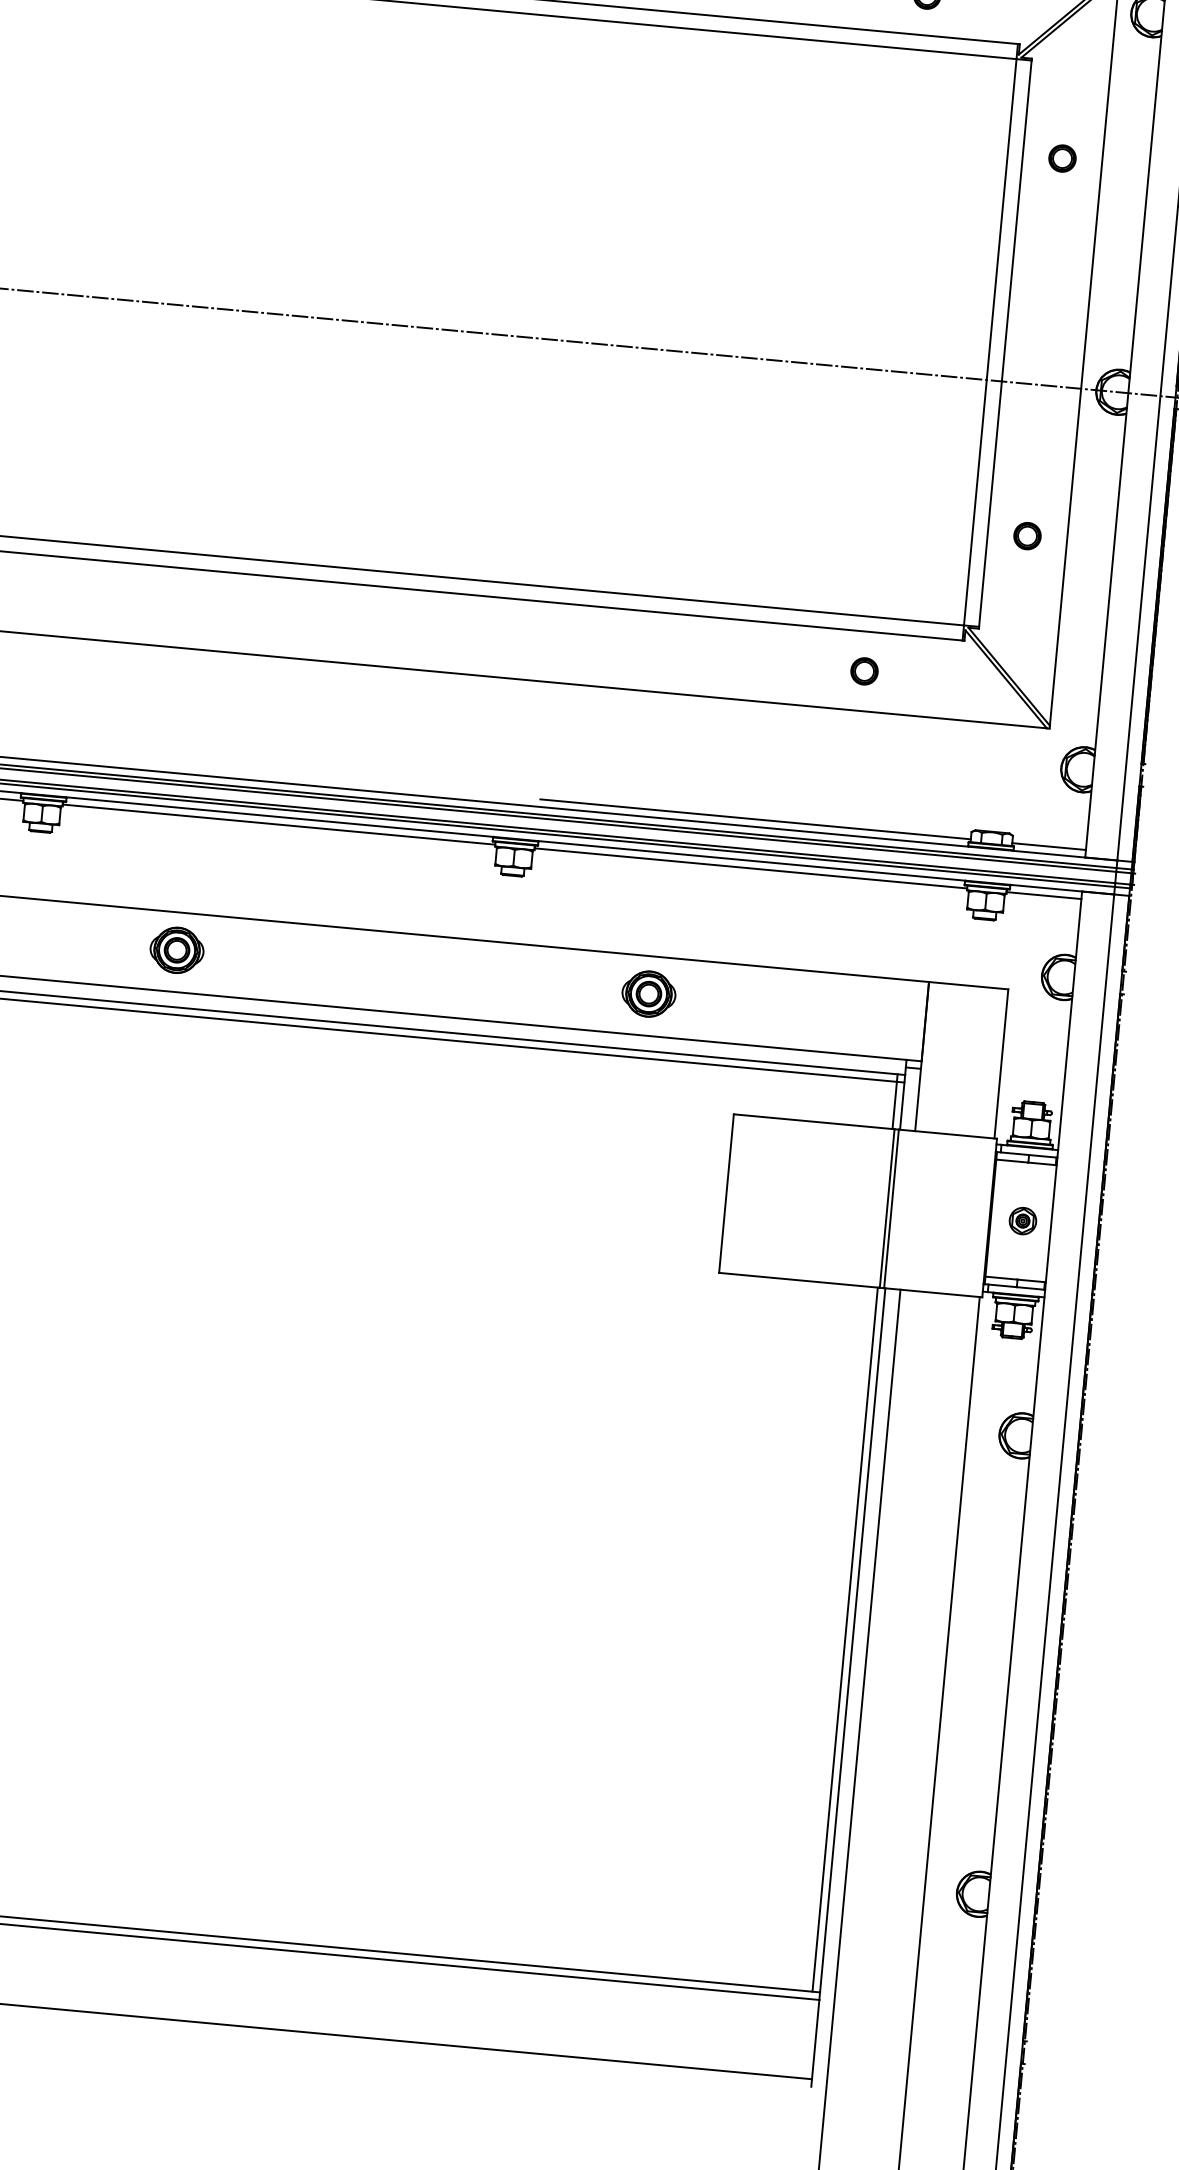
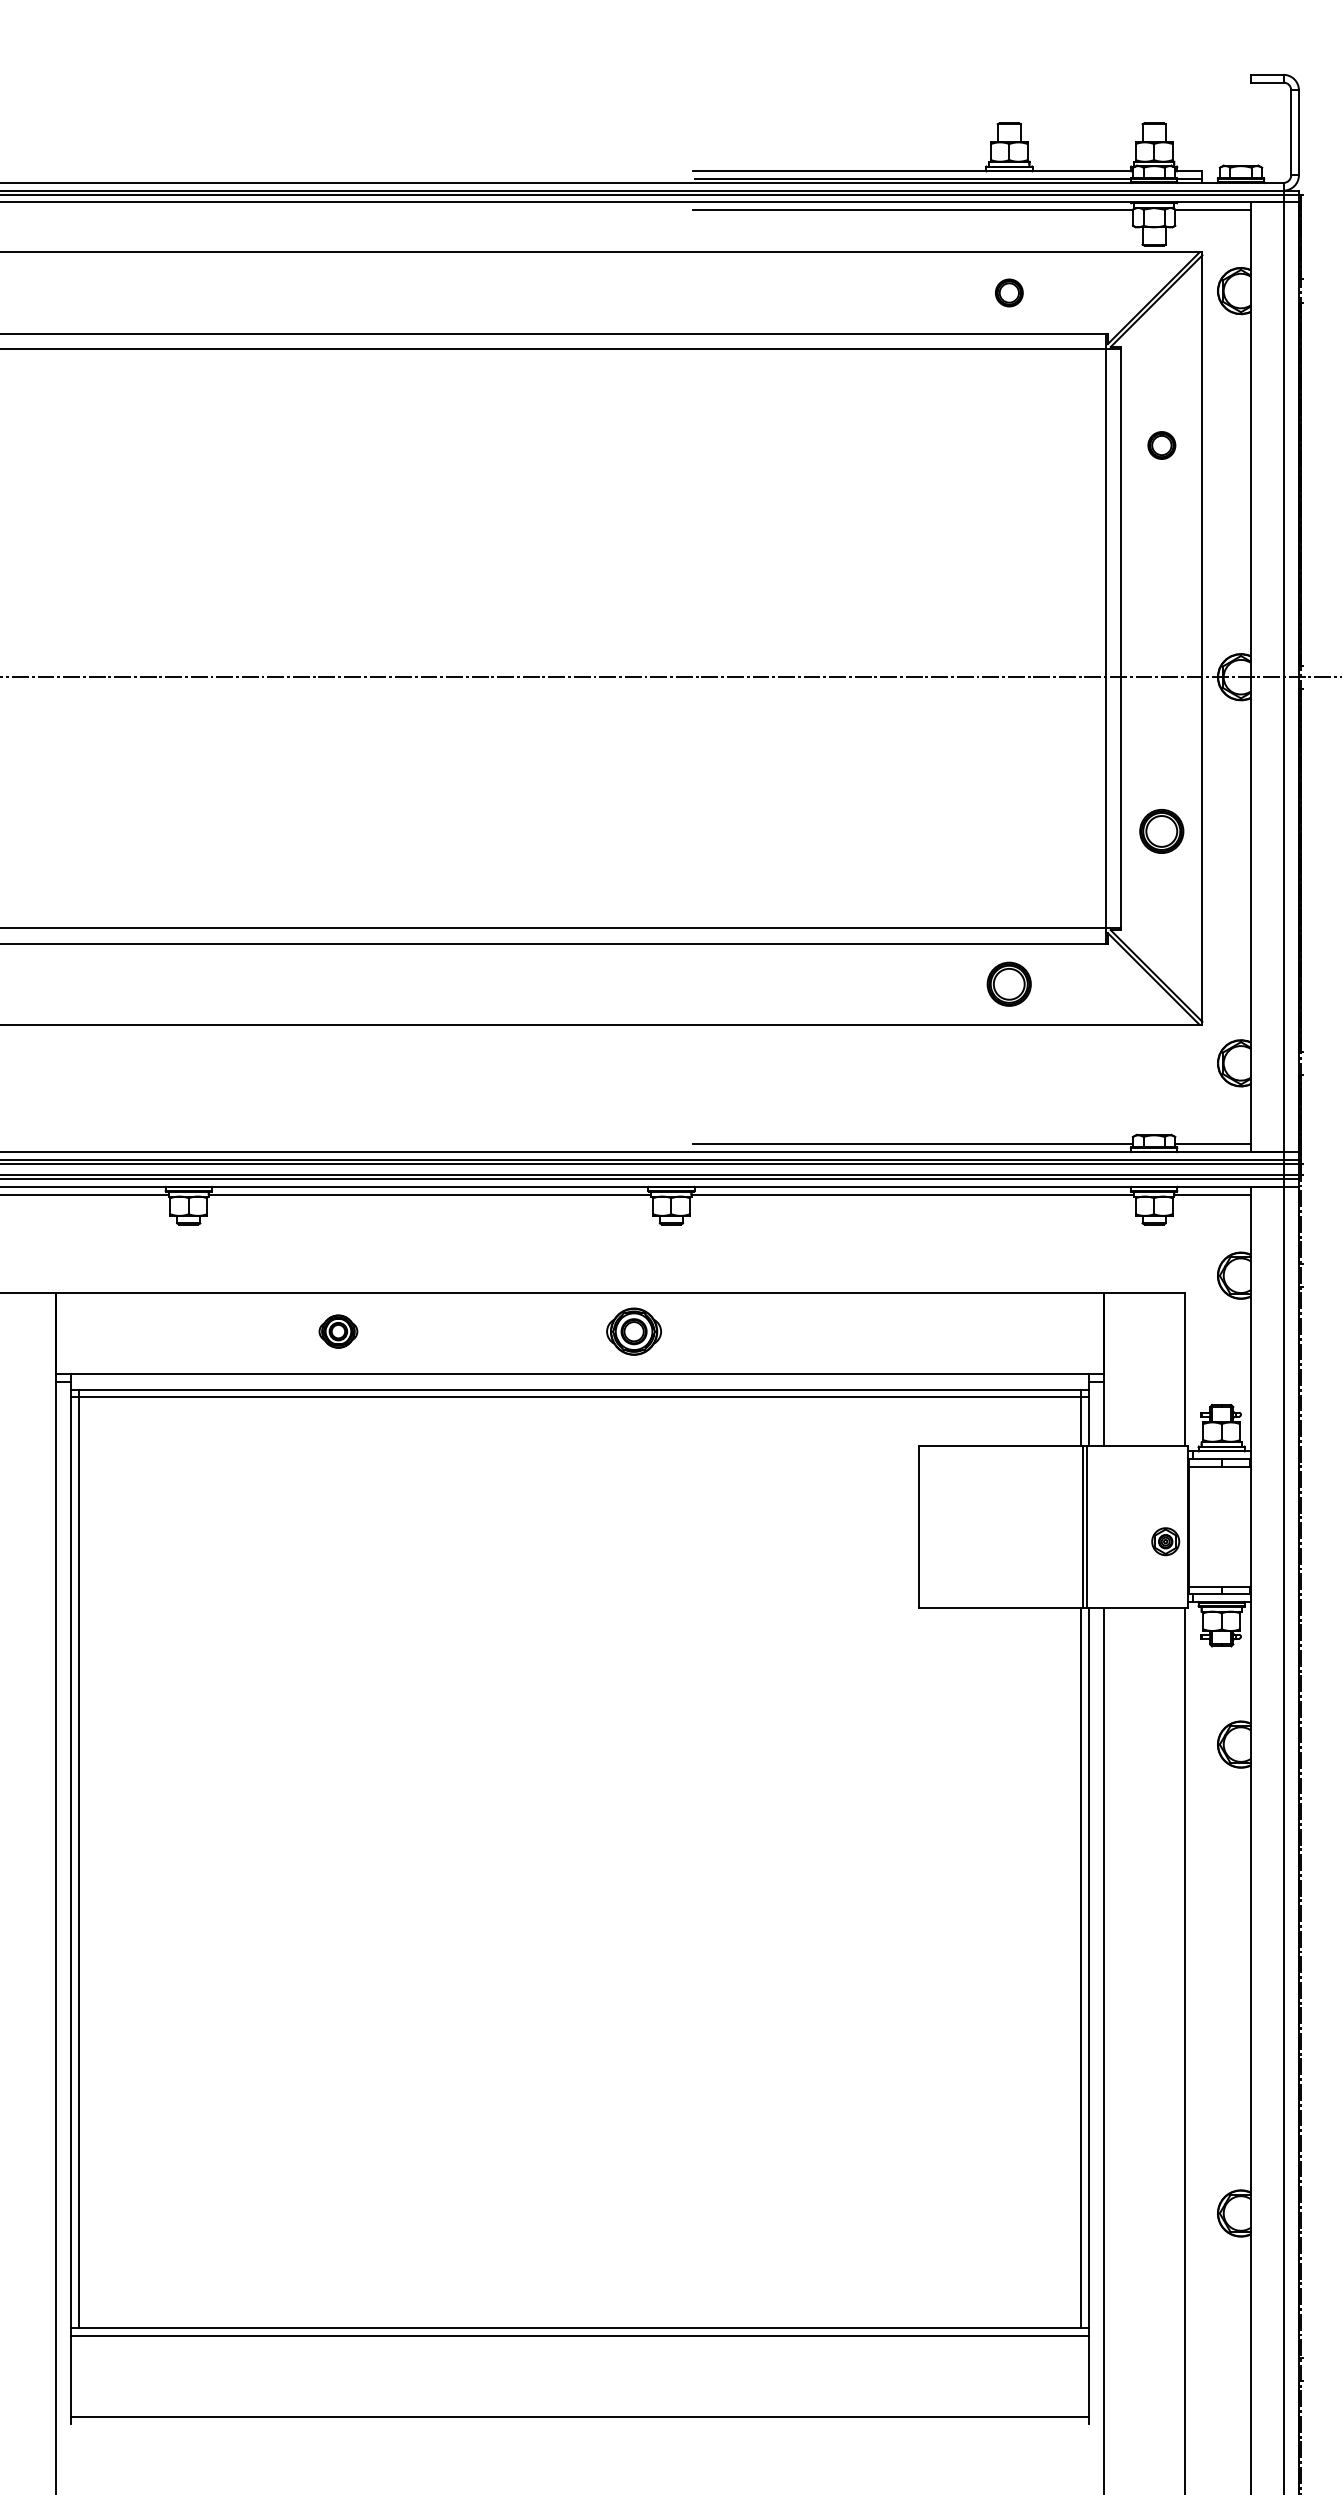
part: (1027, 535) -> (1161, 831), size x1.6
part: (864, 670) -> (1009, 983), size x1.6
part: (177, 950) -> (338, 1331), size x0.7
part: (648, 993) -> (633, 1331), moved
part: (1022, 1220) -> (1165, 1541), moved

